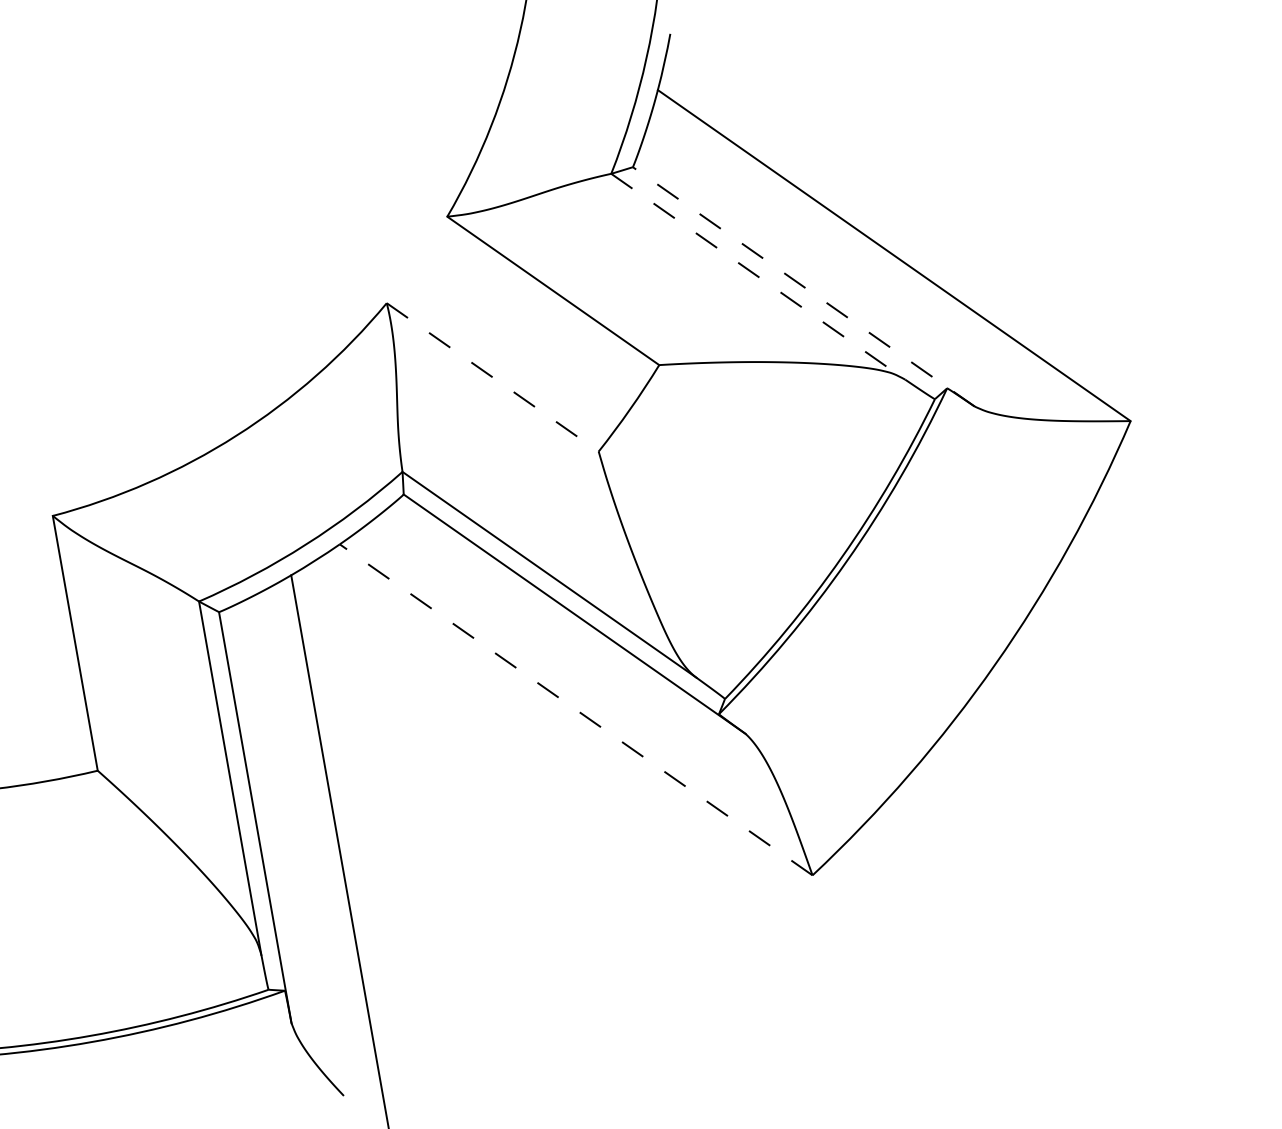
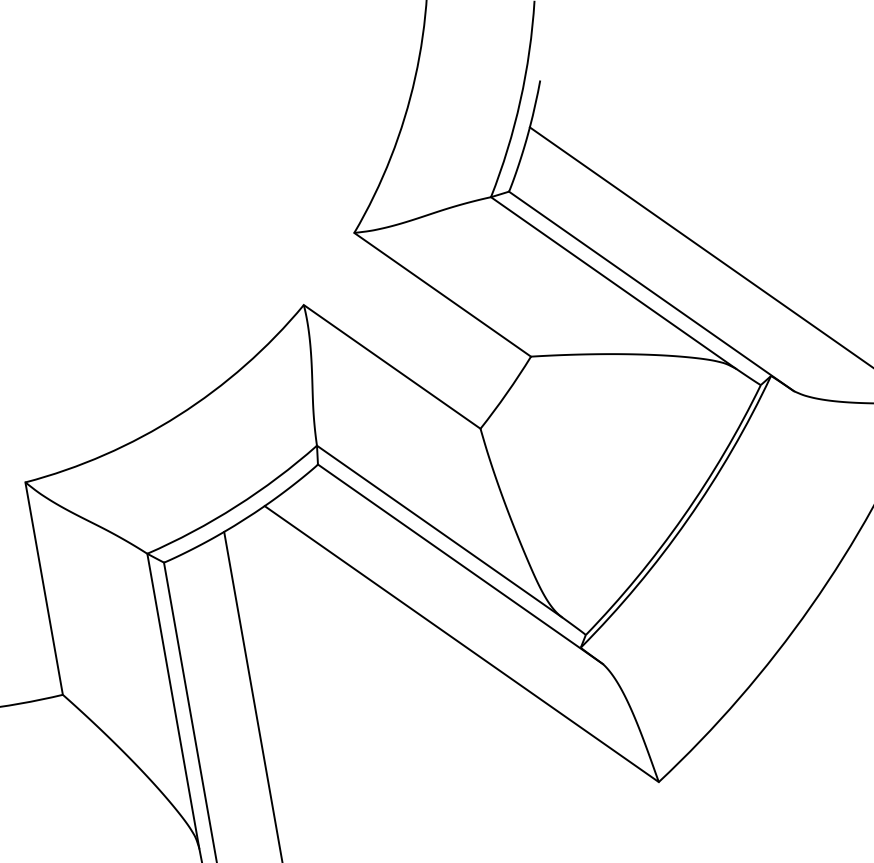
line: (758, 277) -> (613, 283), dashed -> solid
line: (803, 286) -> (651, 291), dashed -> solid
line: (493, 377) -> (392, 366), dashed -> solid
line: (576, 709) -> (462, 643), dashed -> solid

